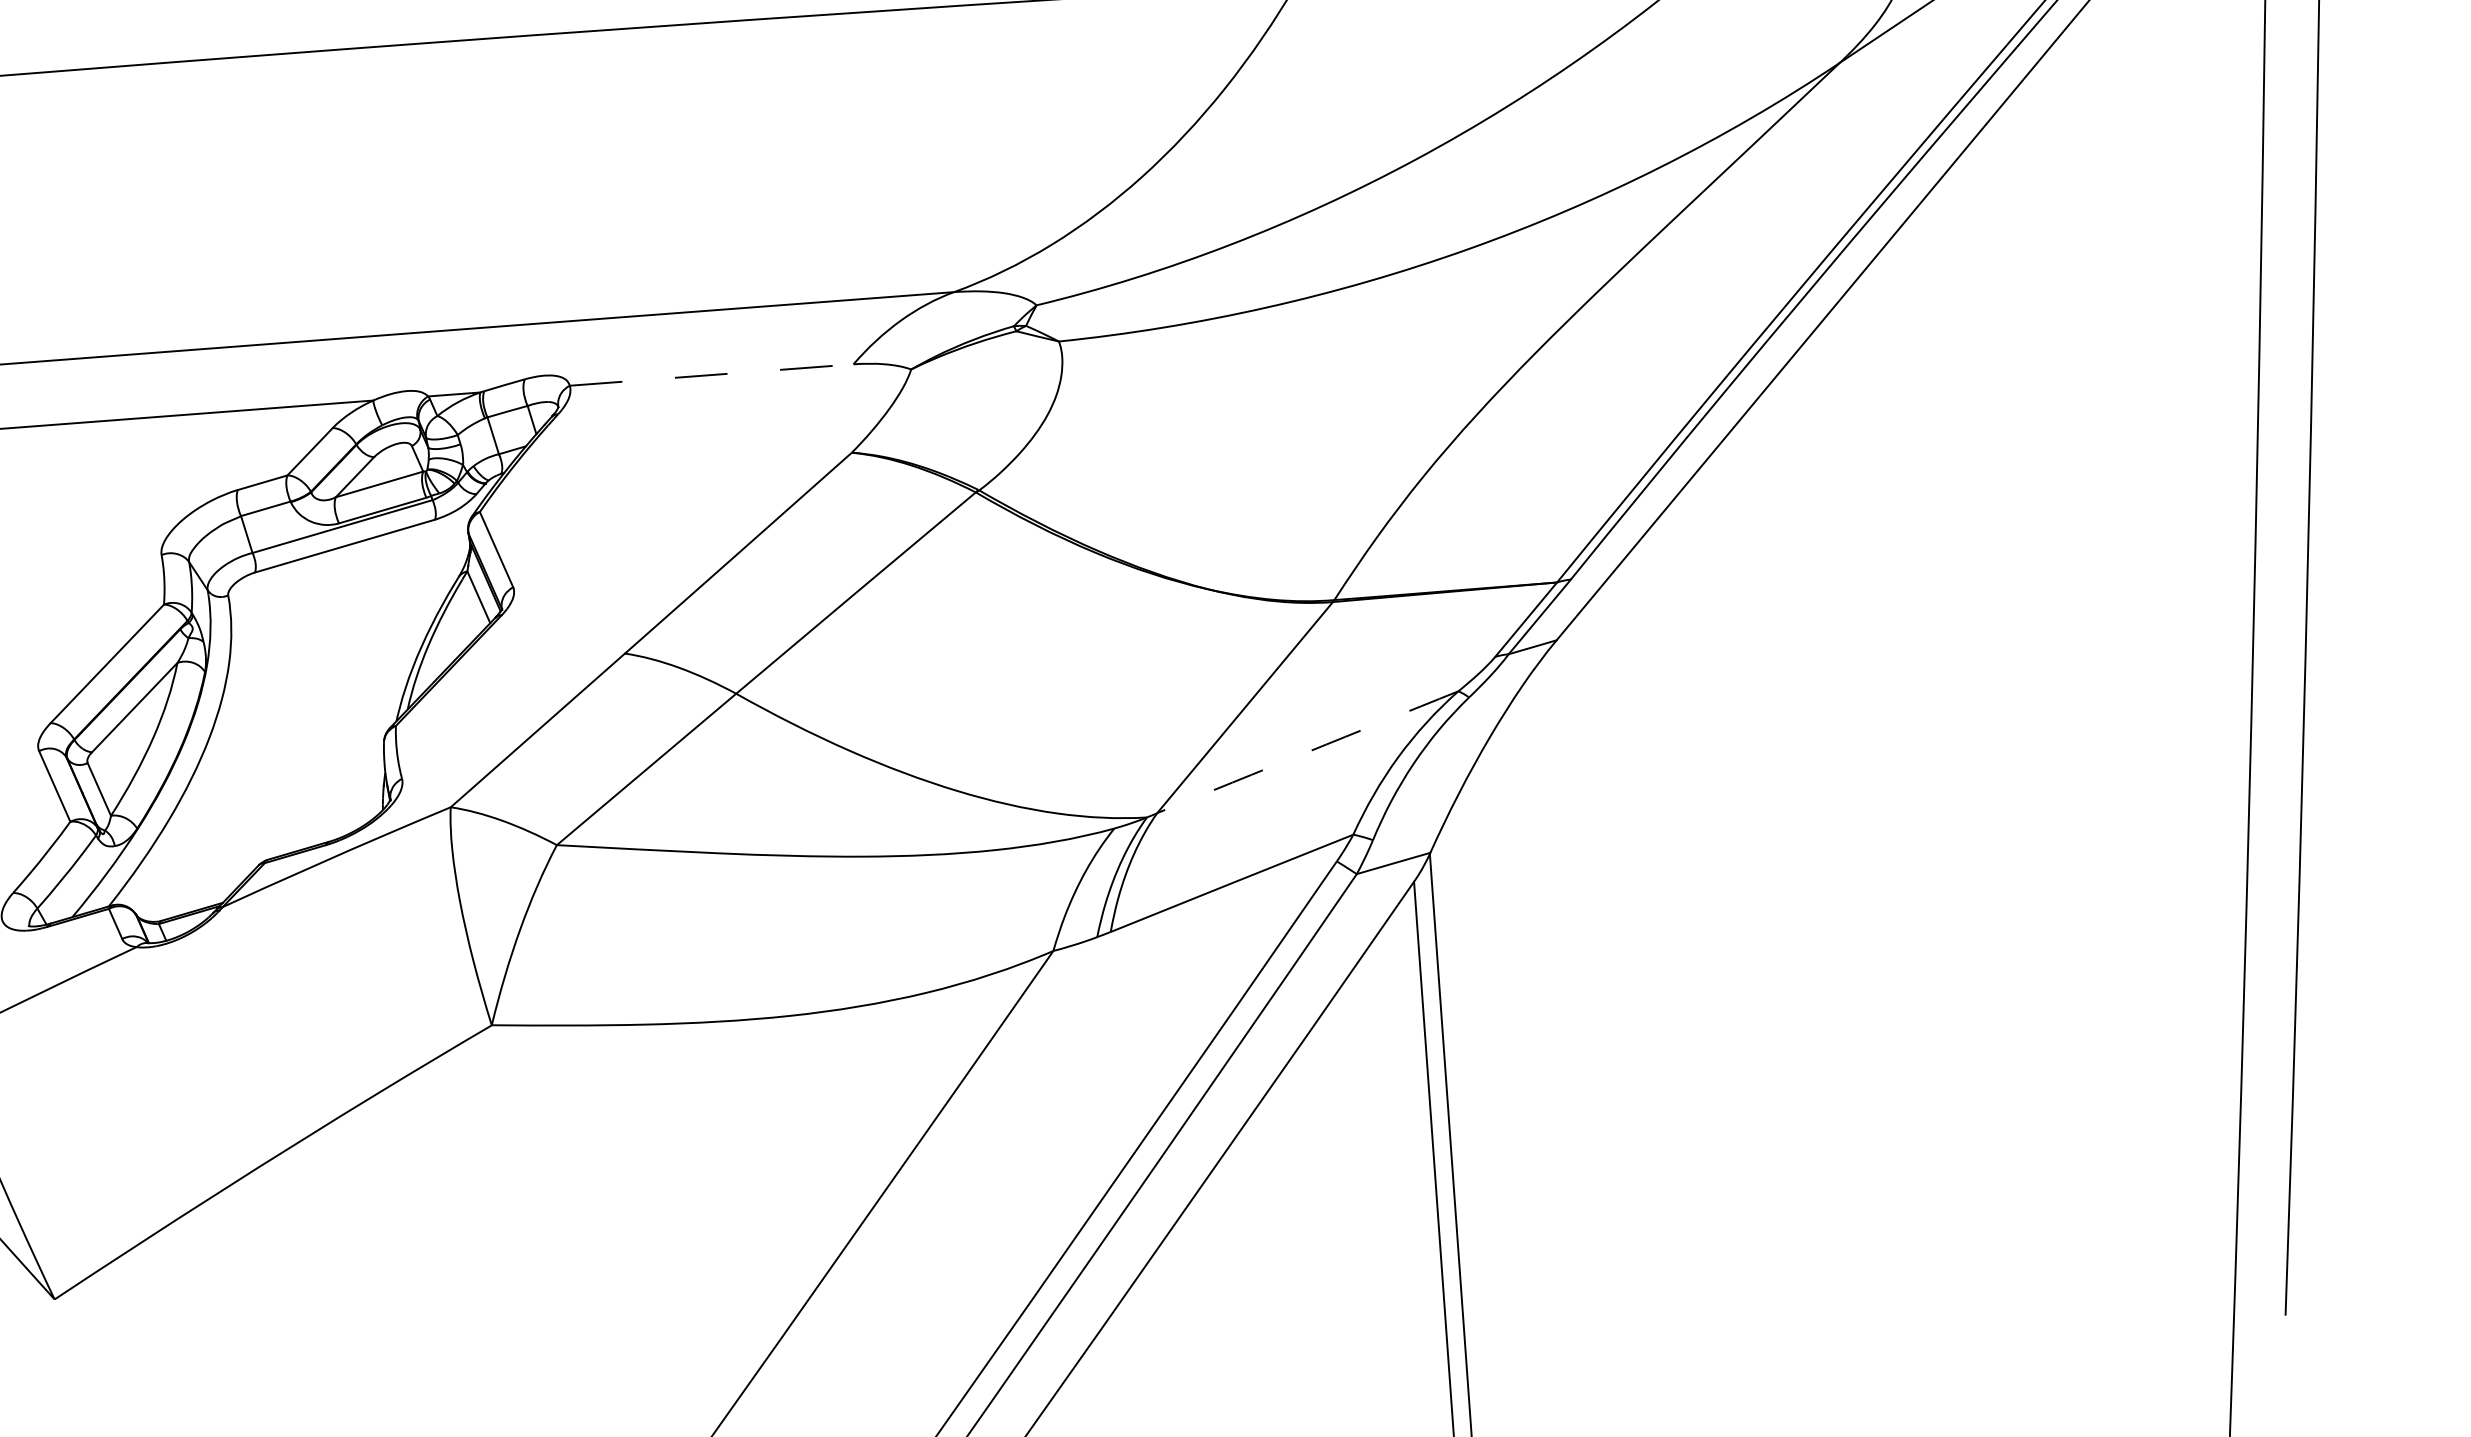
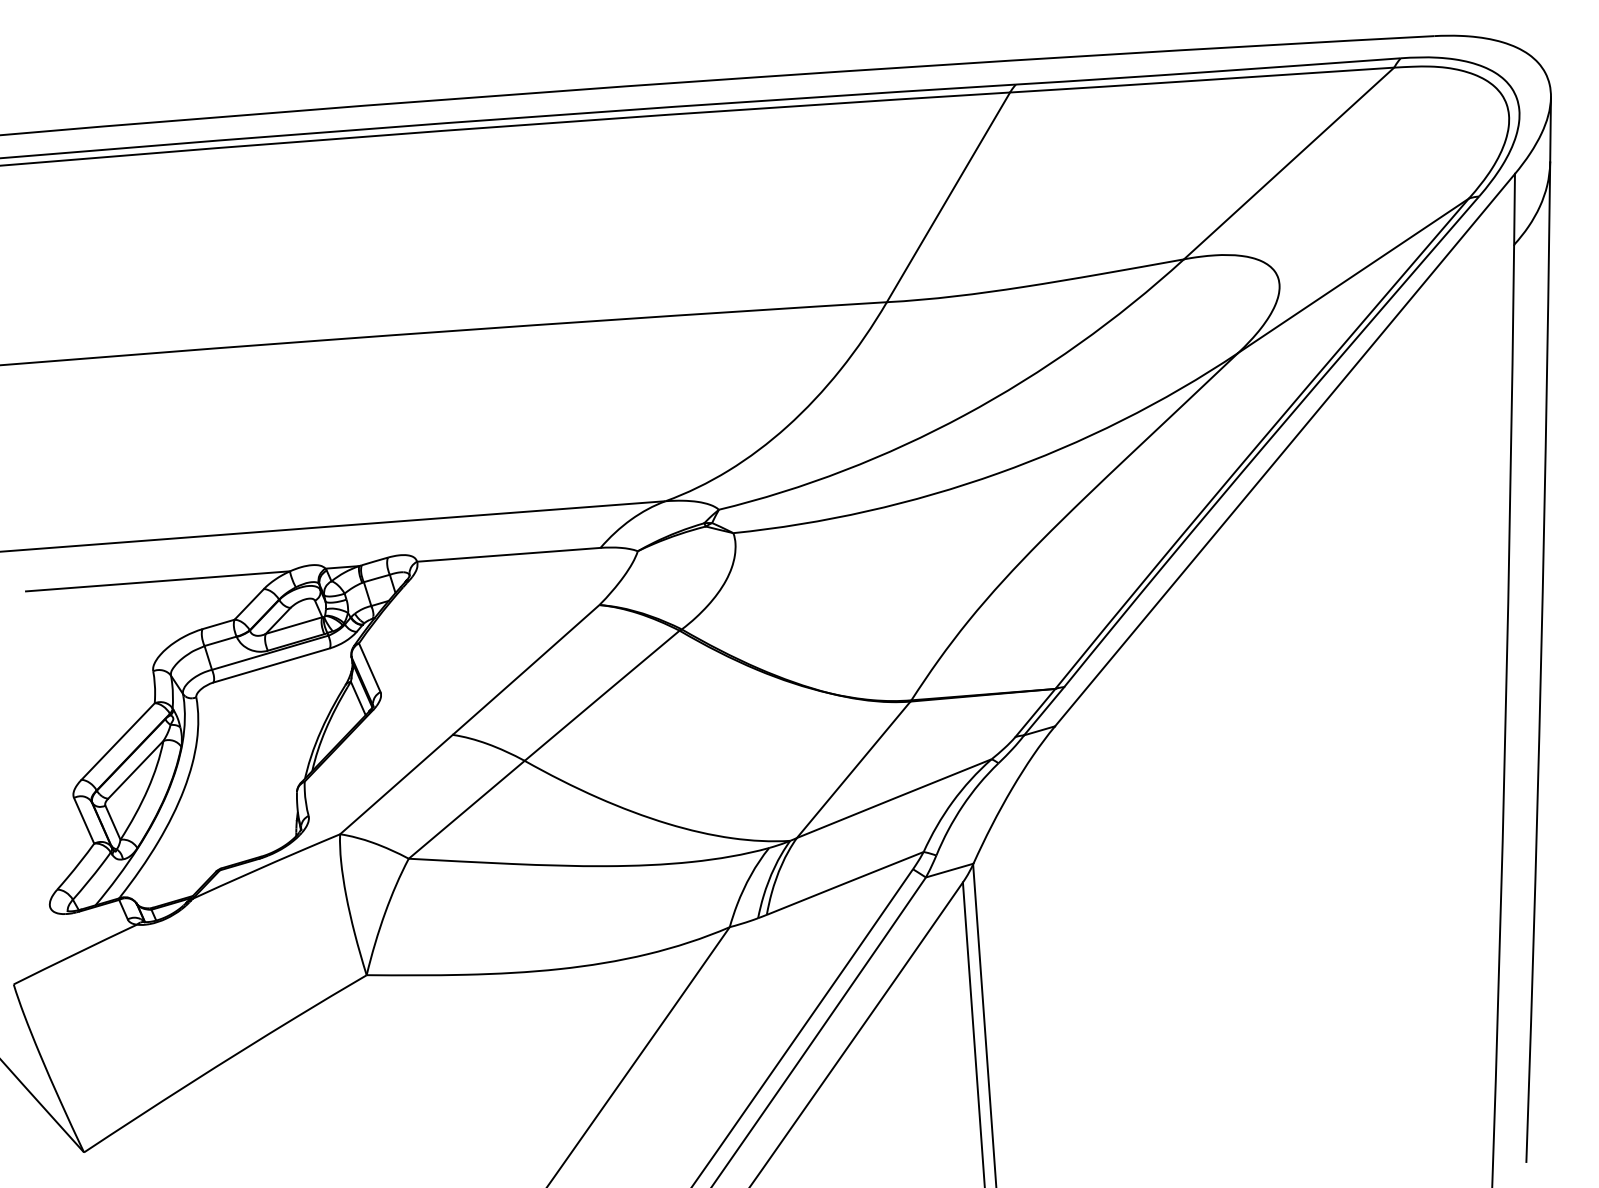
line: (711, 374) -> (508, 554), dashed -> solid
arc: (1308, 751) -> (894, 798), dashed -> solid

